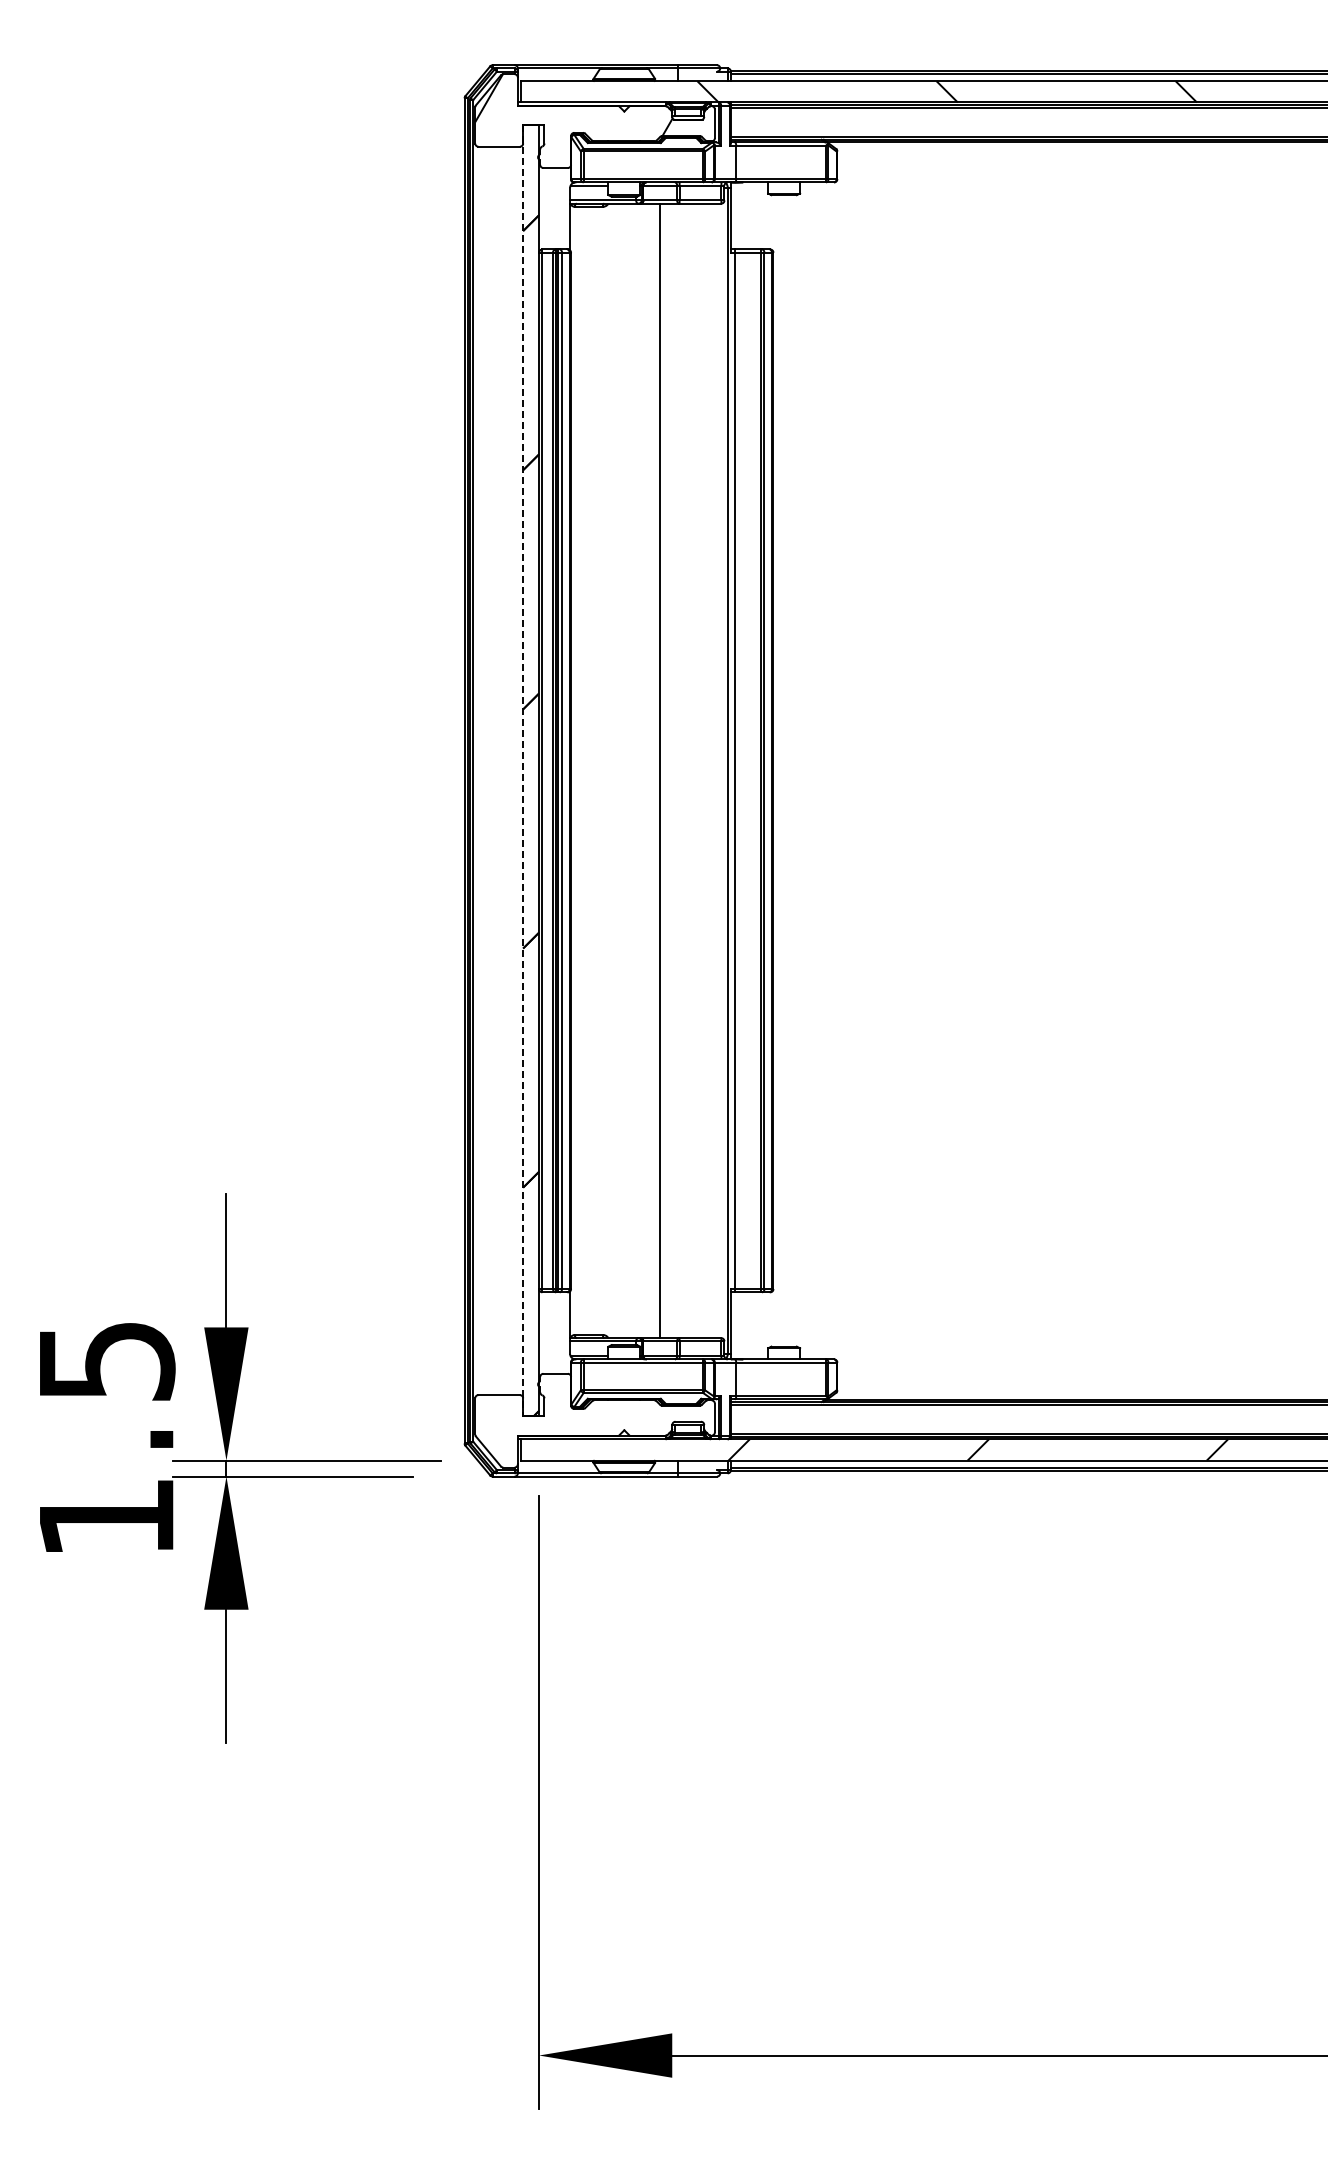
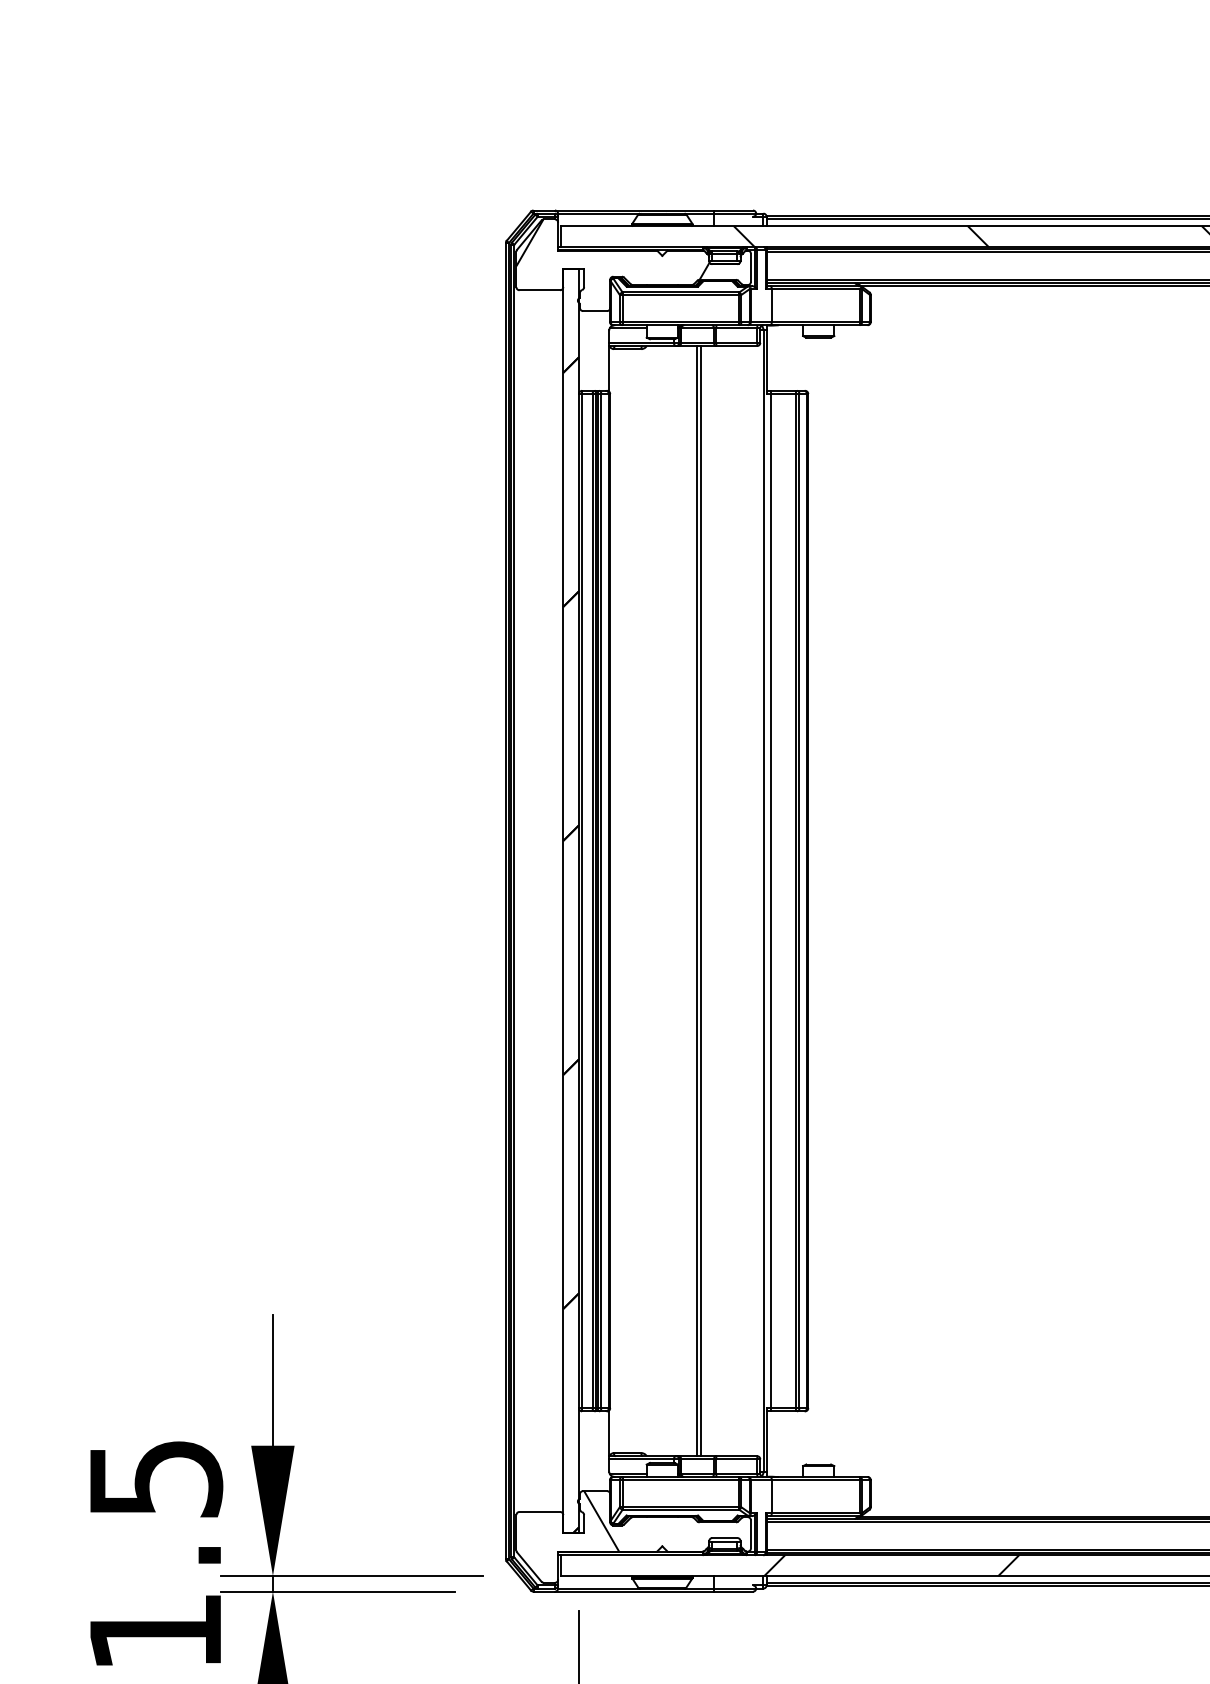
line: (523, 770) -> (563, 900), dashed -> solid
line: (664, 770) -> (701, 900), added
hatch: (562, 1404) -> (601, 1521), added

